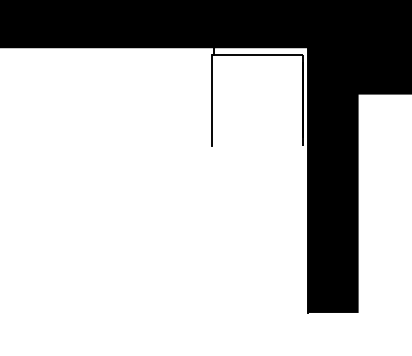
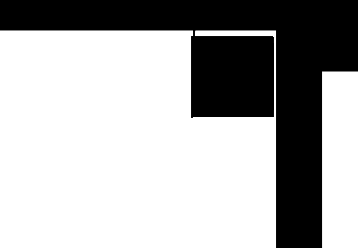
fill: (257, 100) -> (232, 76), added

